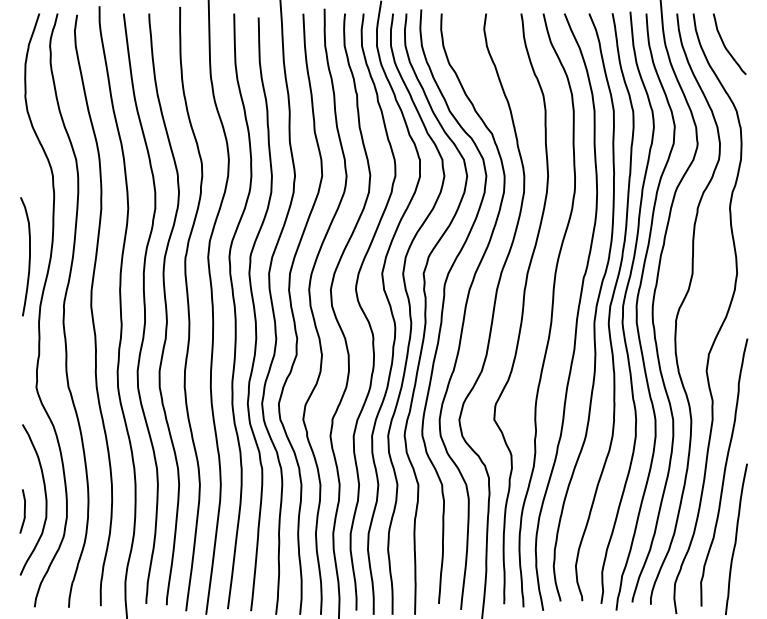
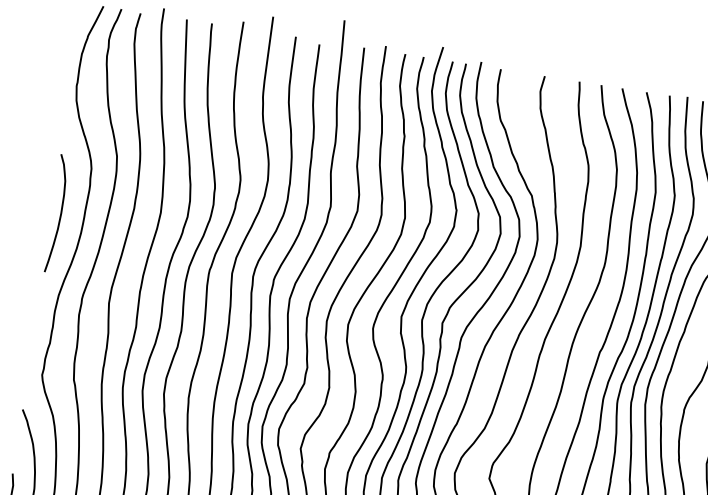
curve: (29, 256) -> (60, 214), moved

